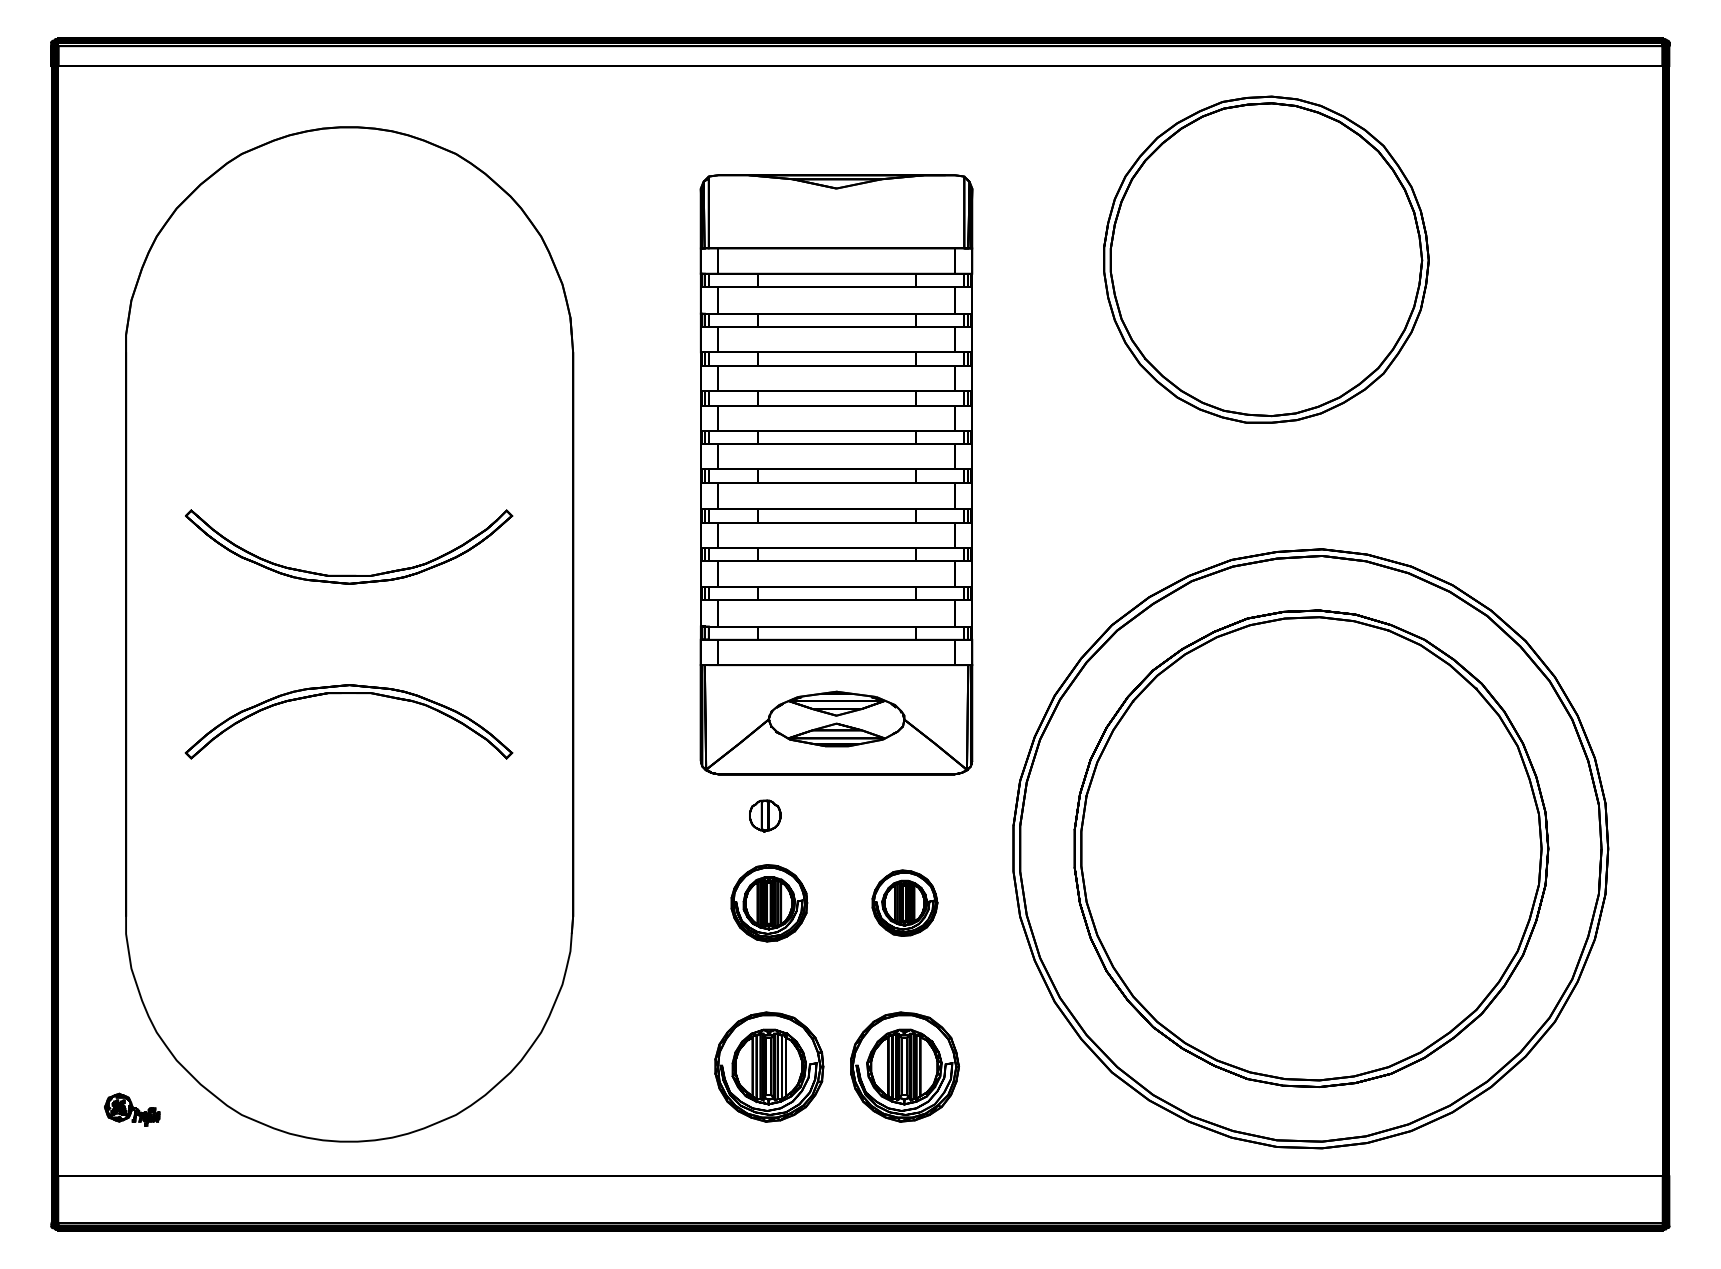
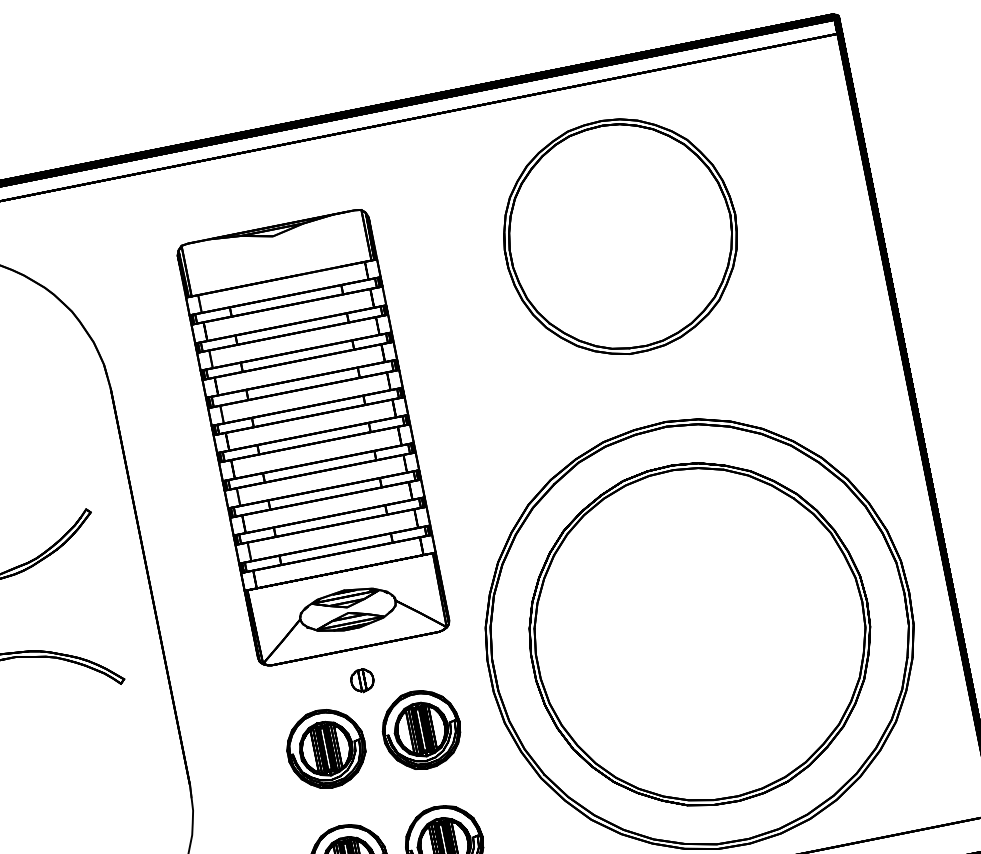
part: (1266, 259) -> (620, 236), moved
part: (765, 815) -> (362, 680), moved
part: (769, 902) -> (326, 748), size x1.43
part: (904, 902) -> (421, 729), size x1.67

